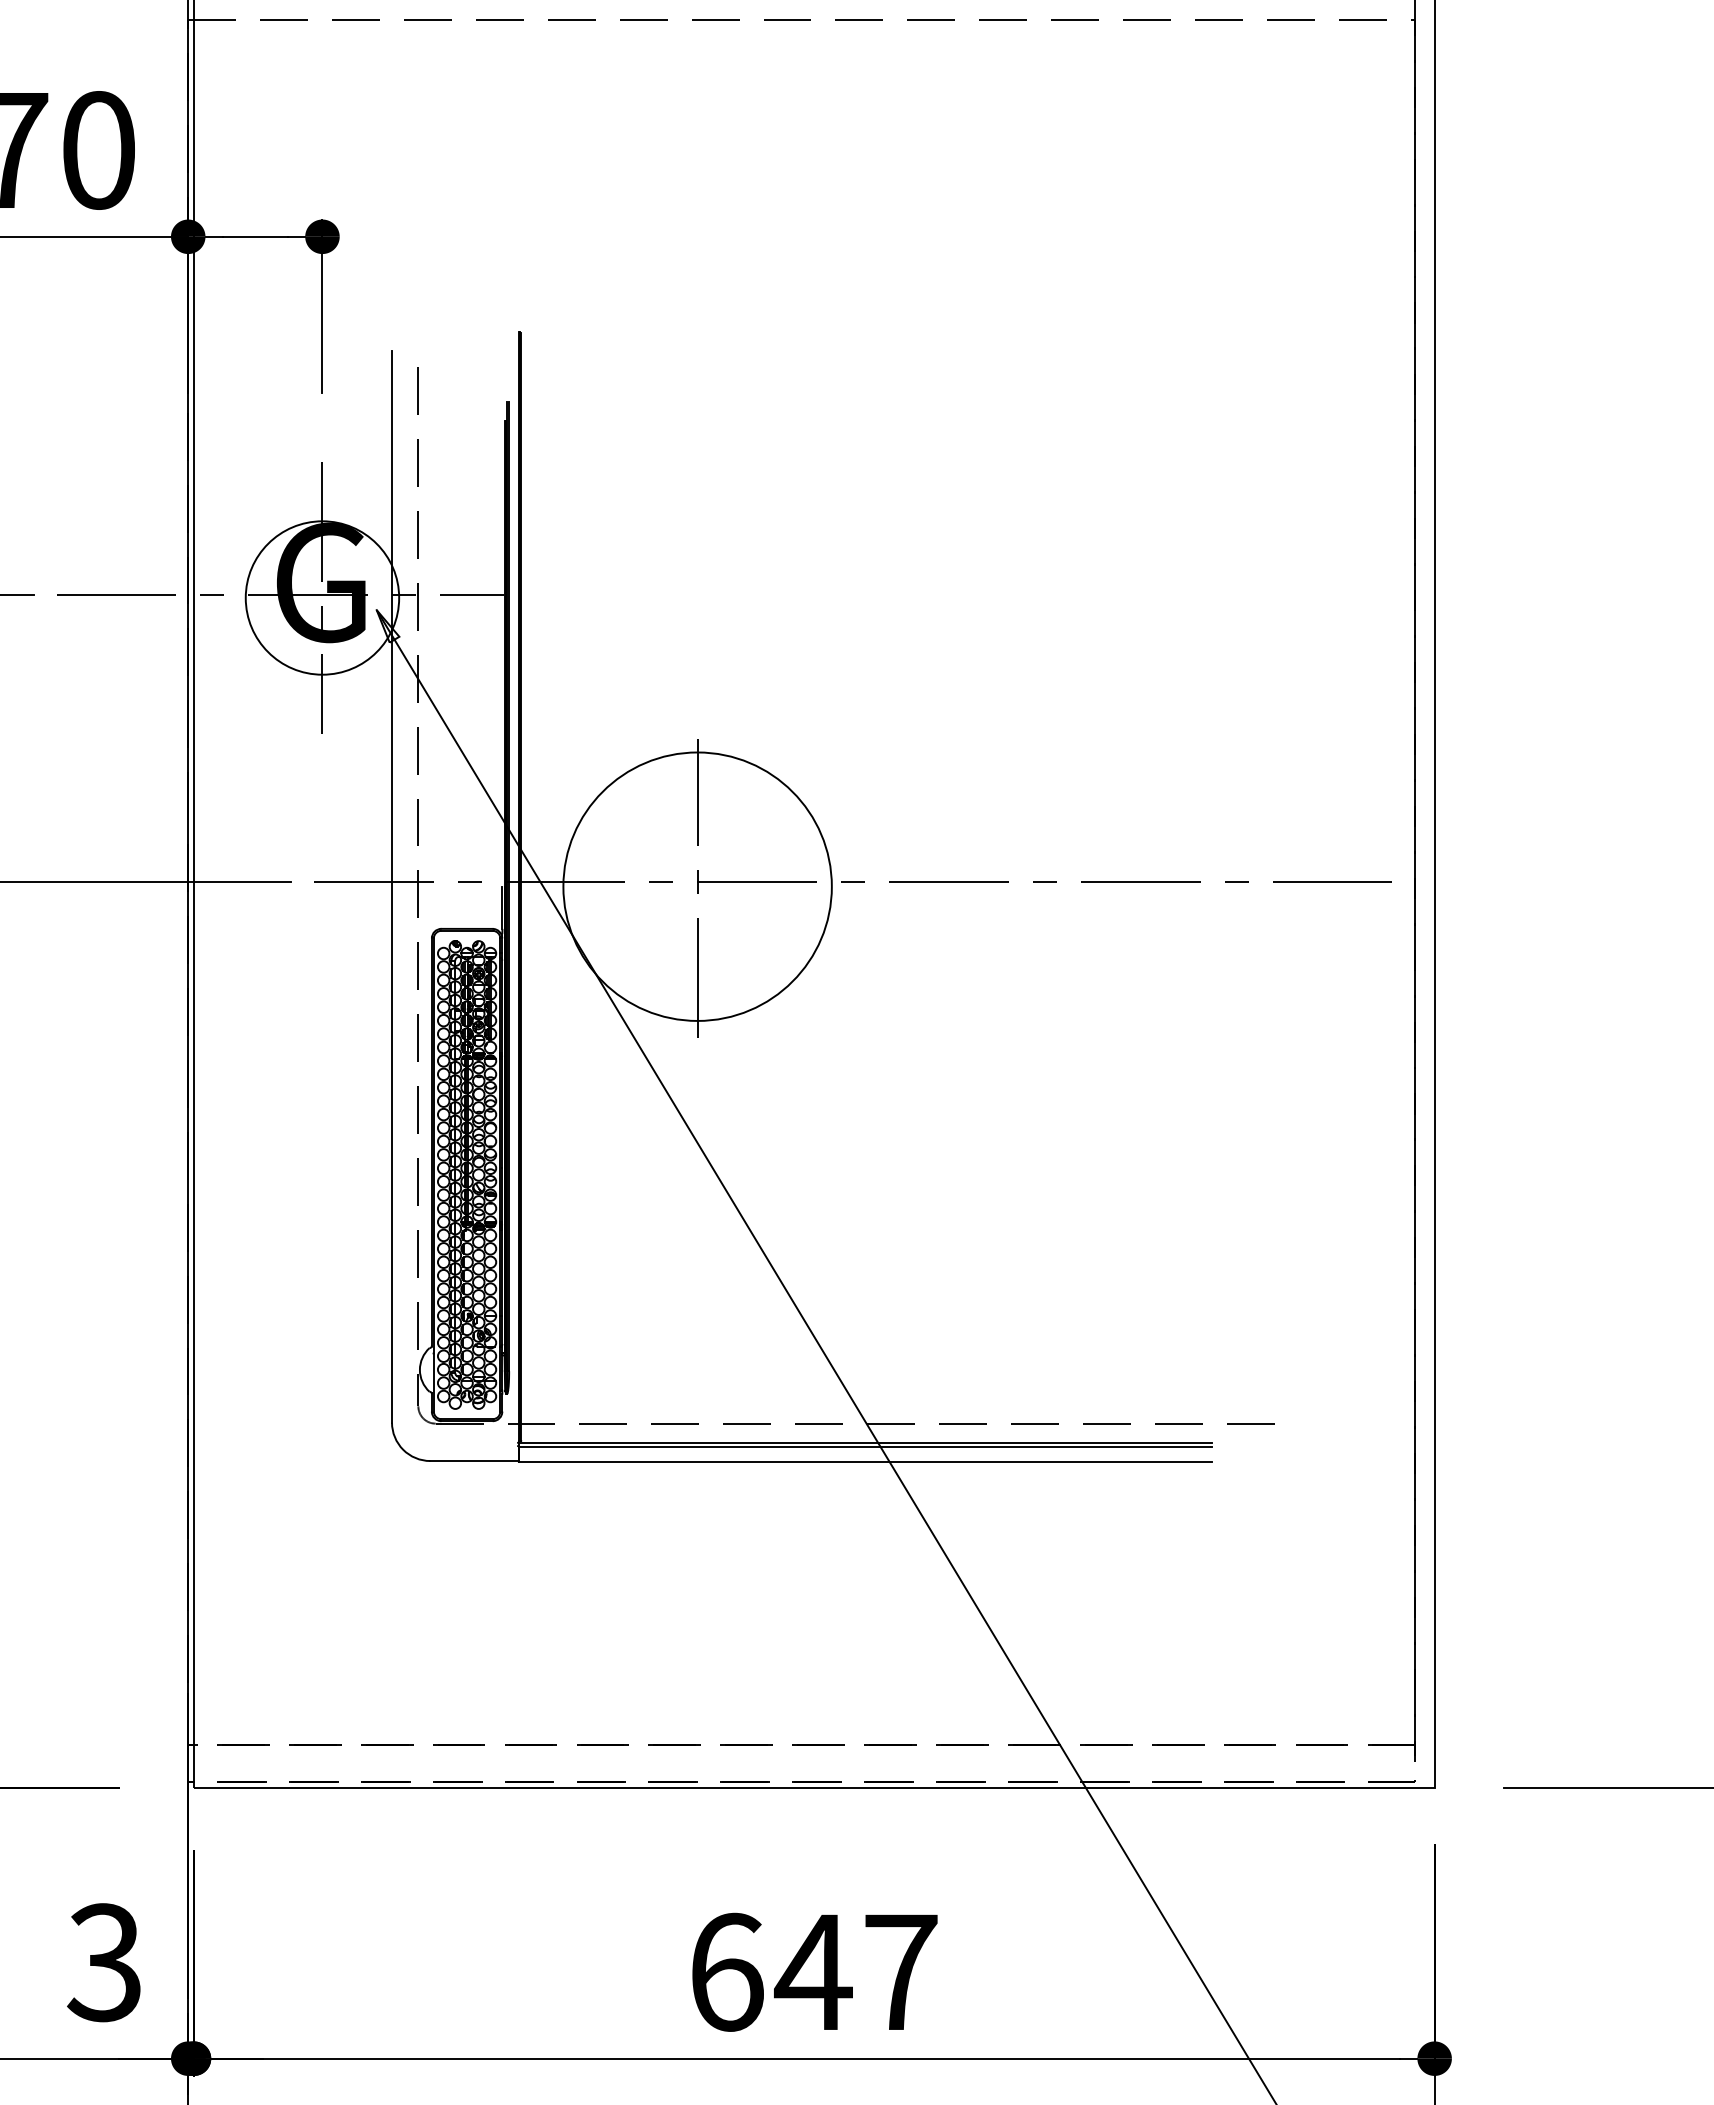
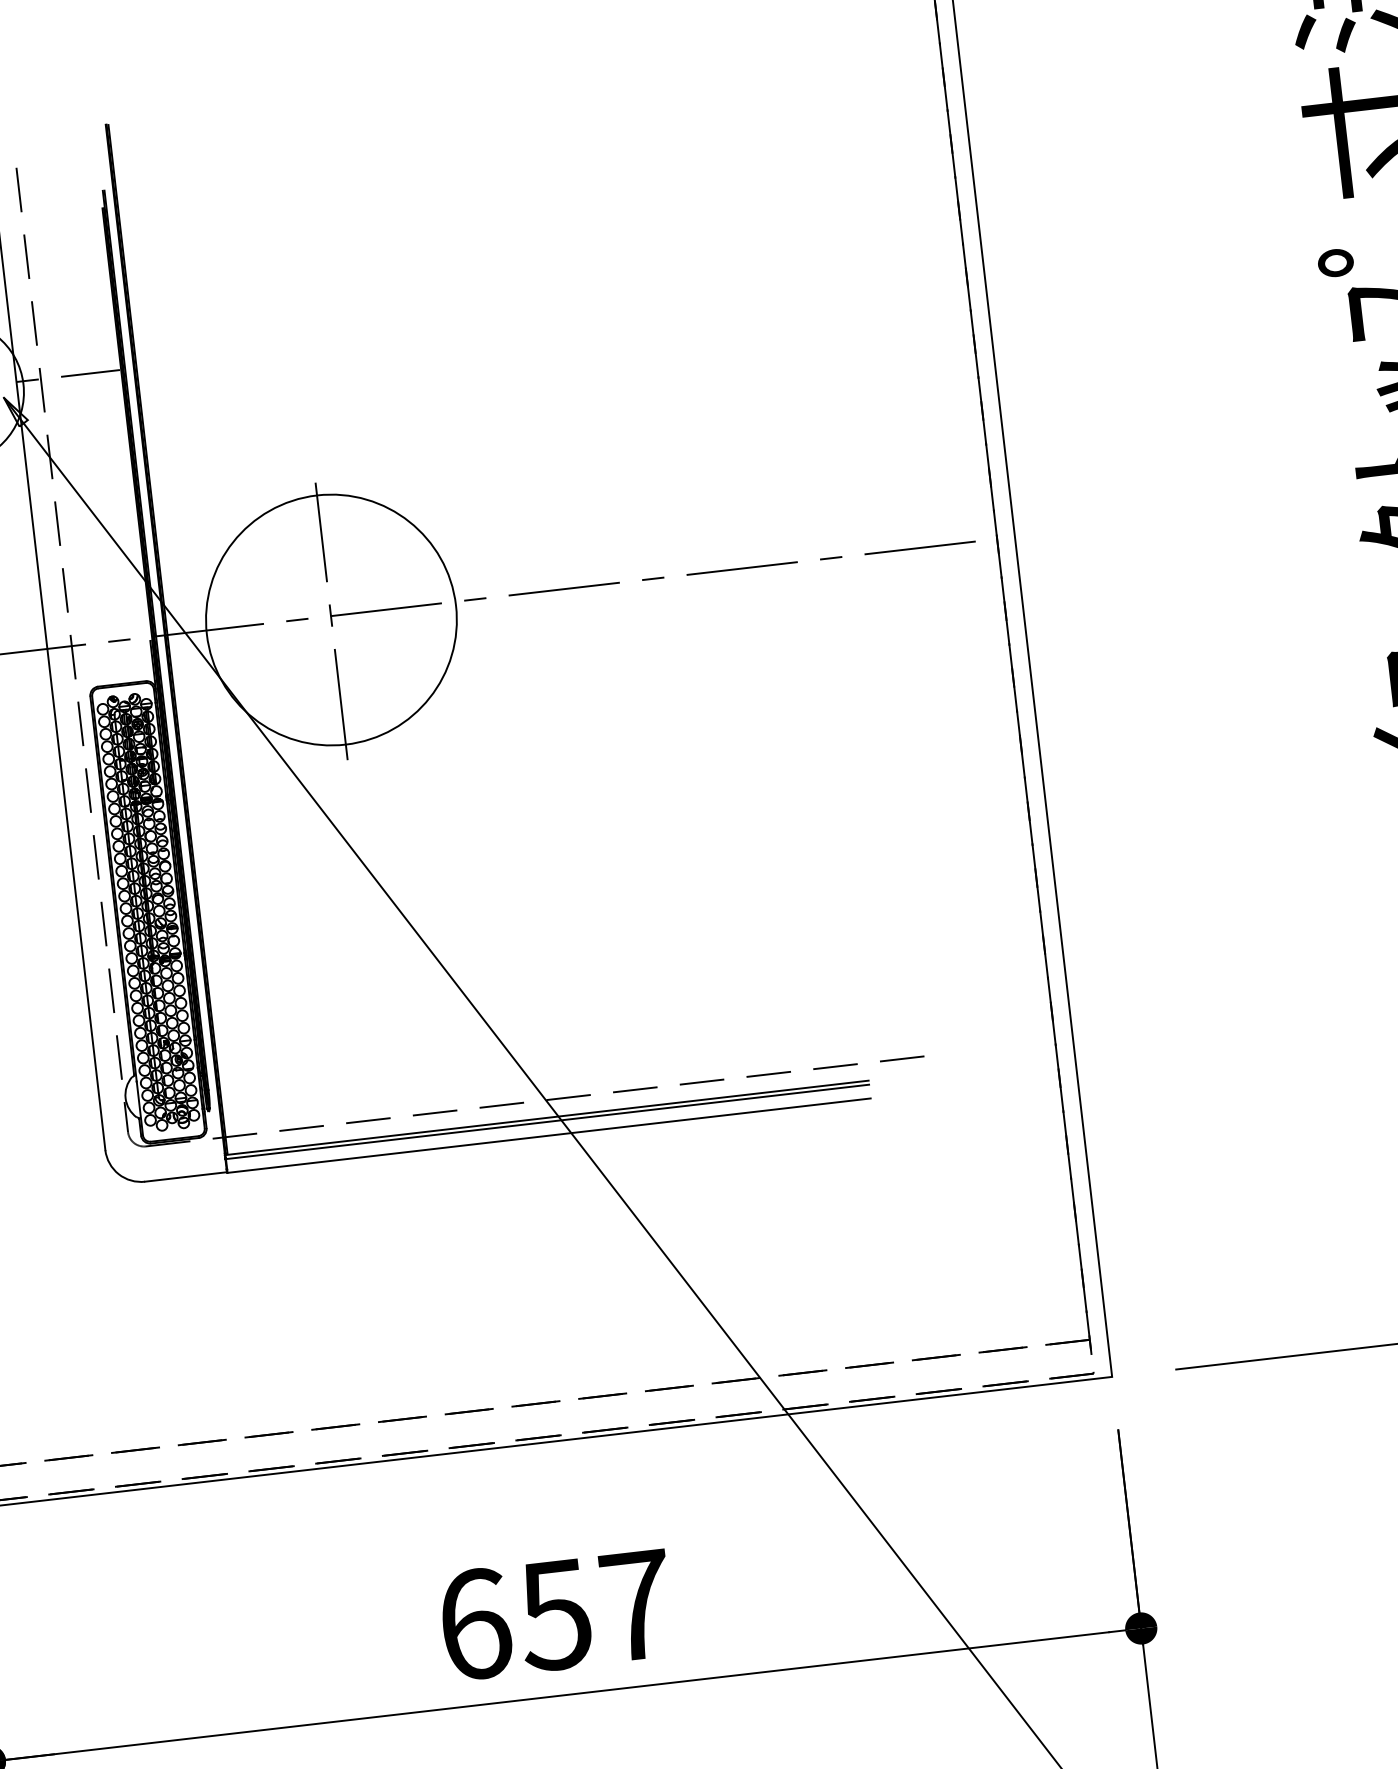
text: (813, 1972) -> (555, 1615), 647 -> 657

